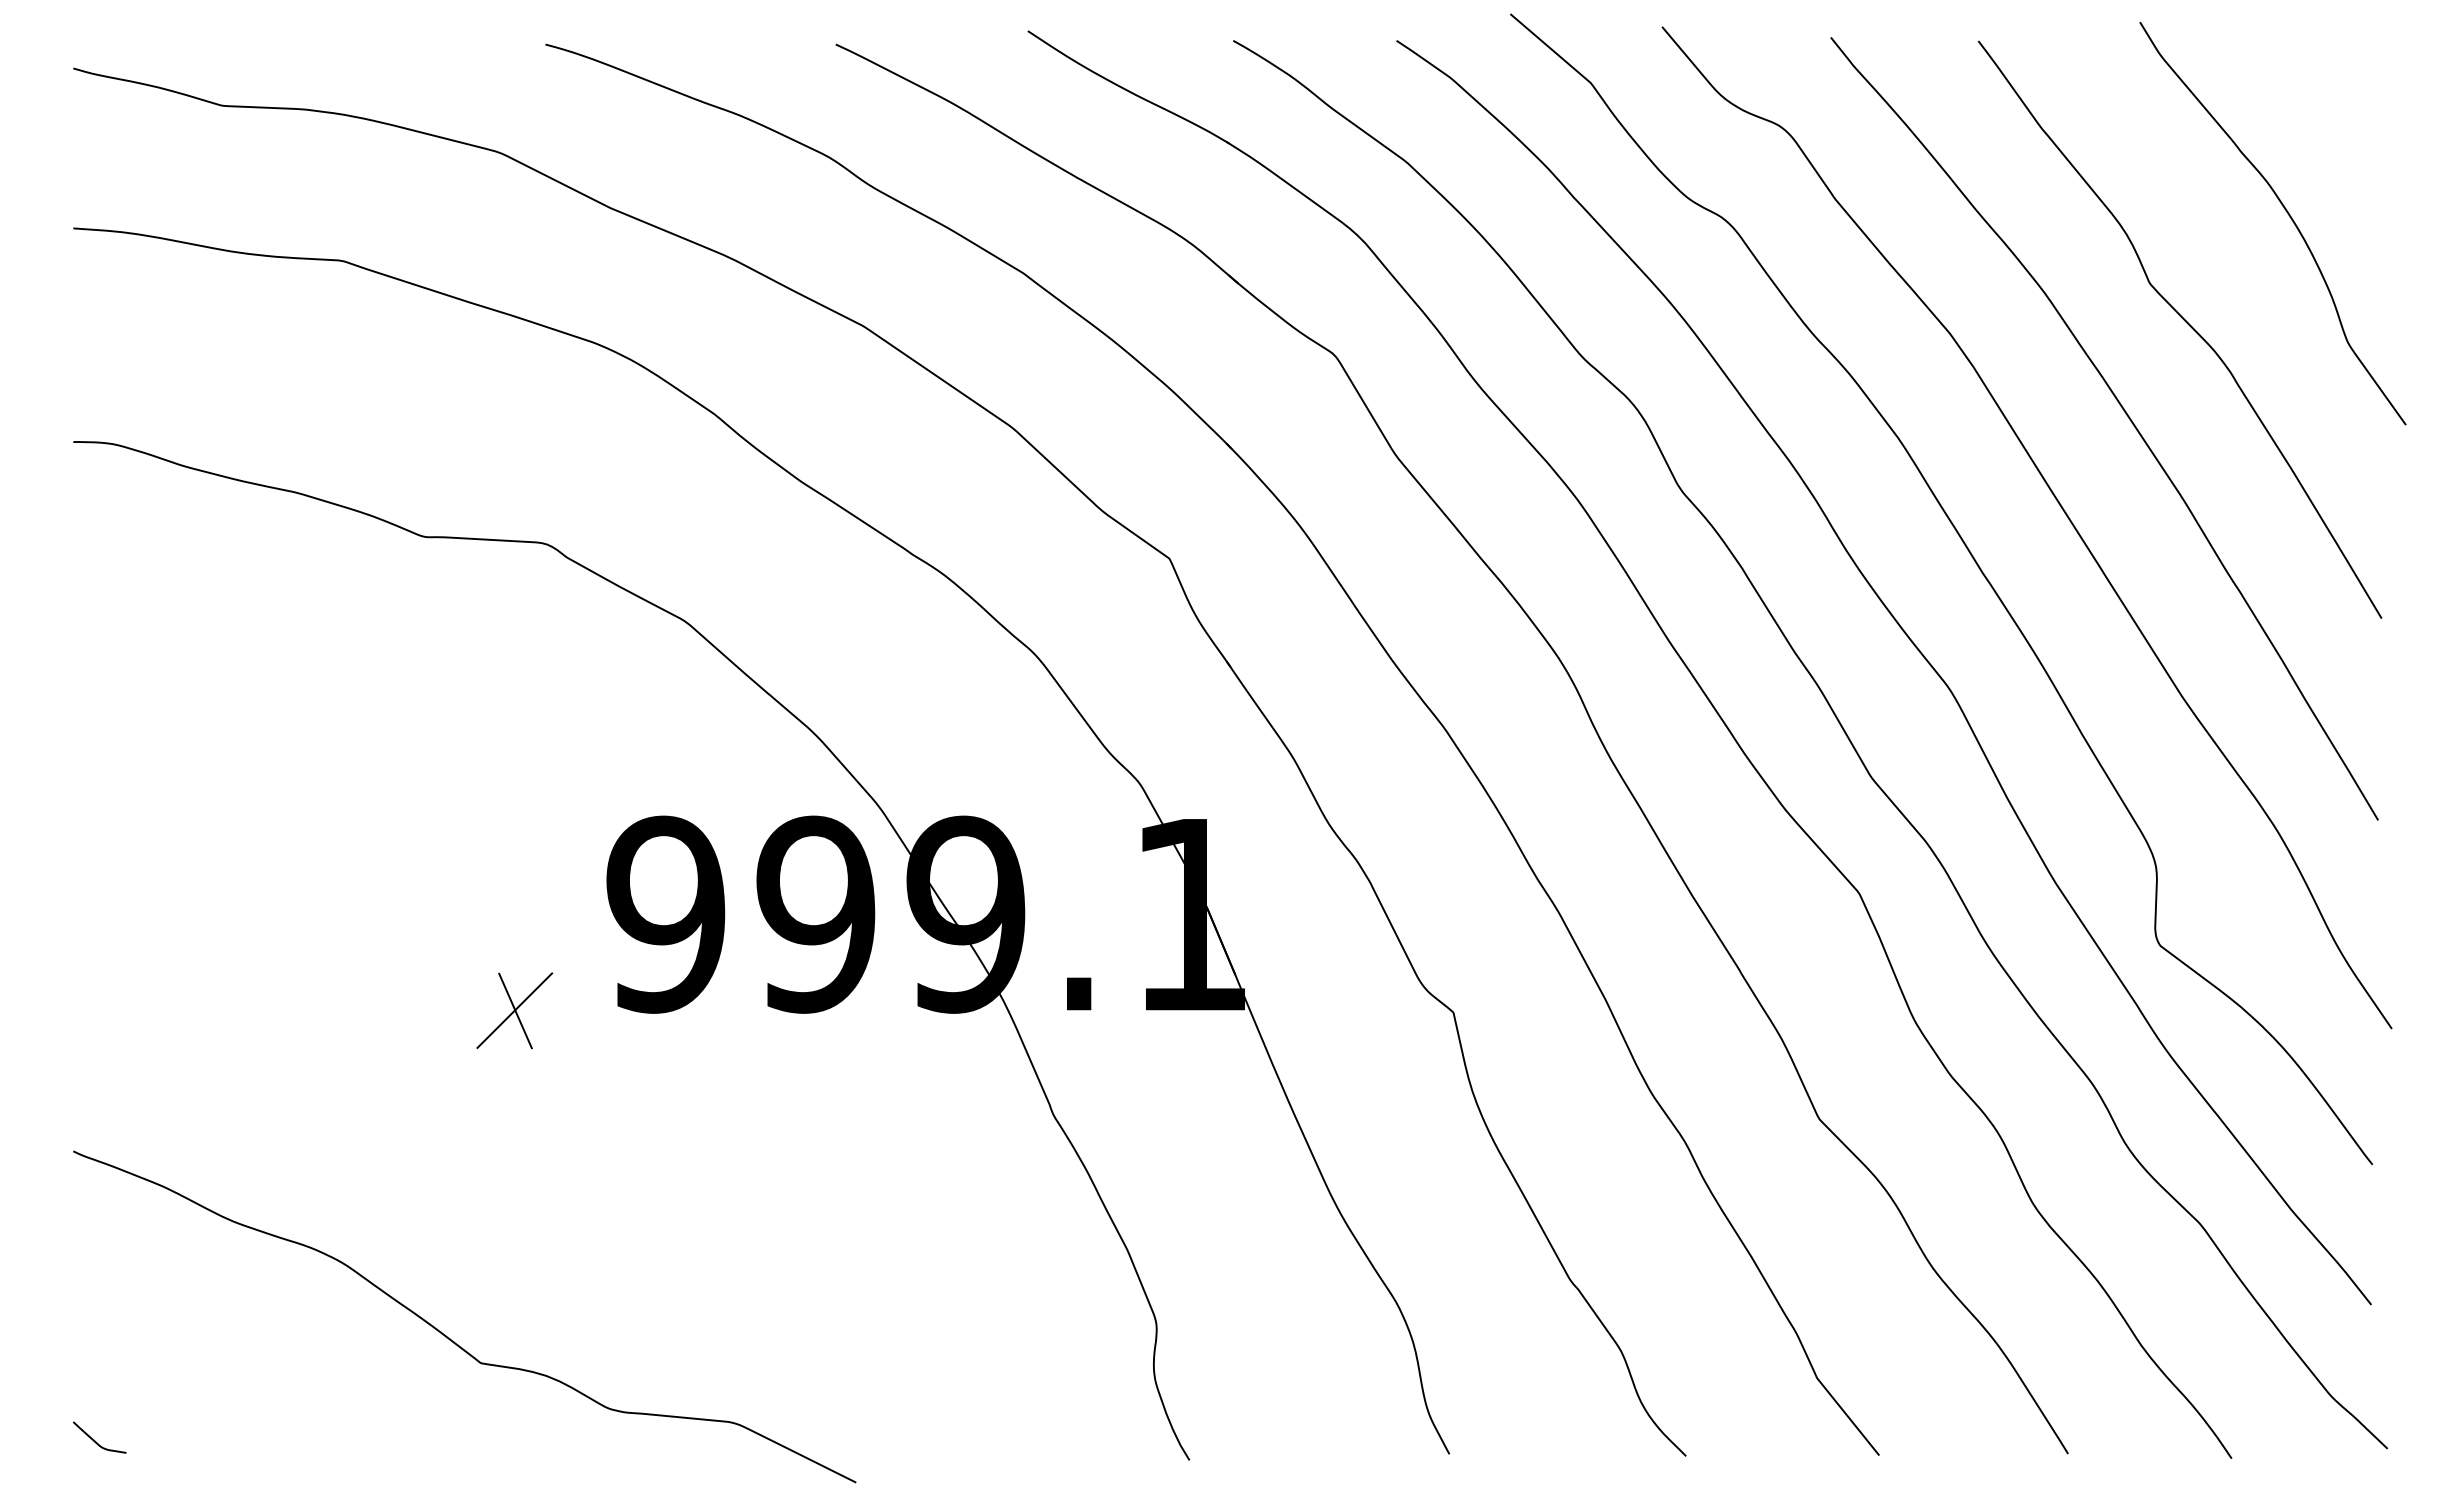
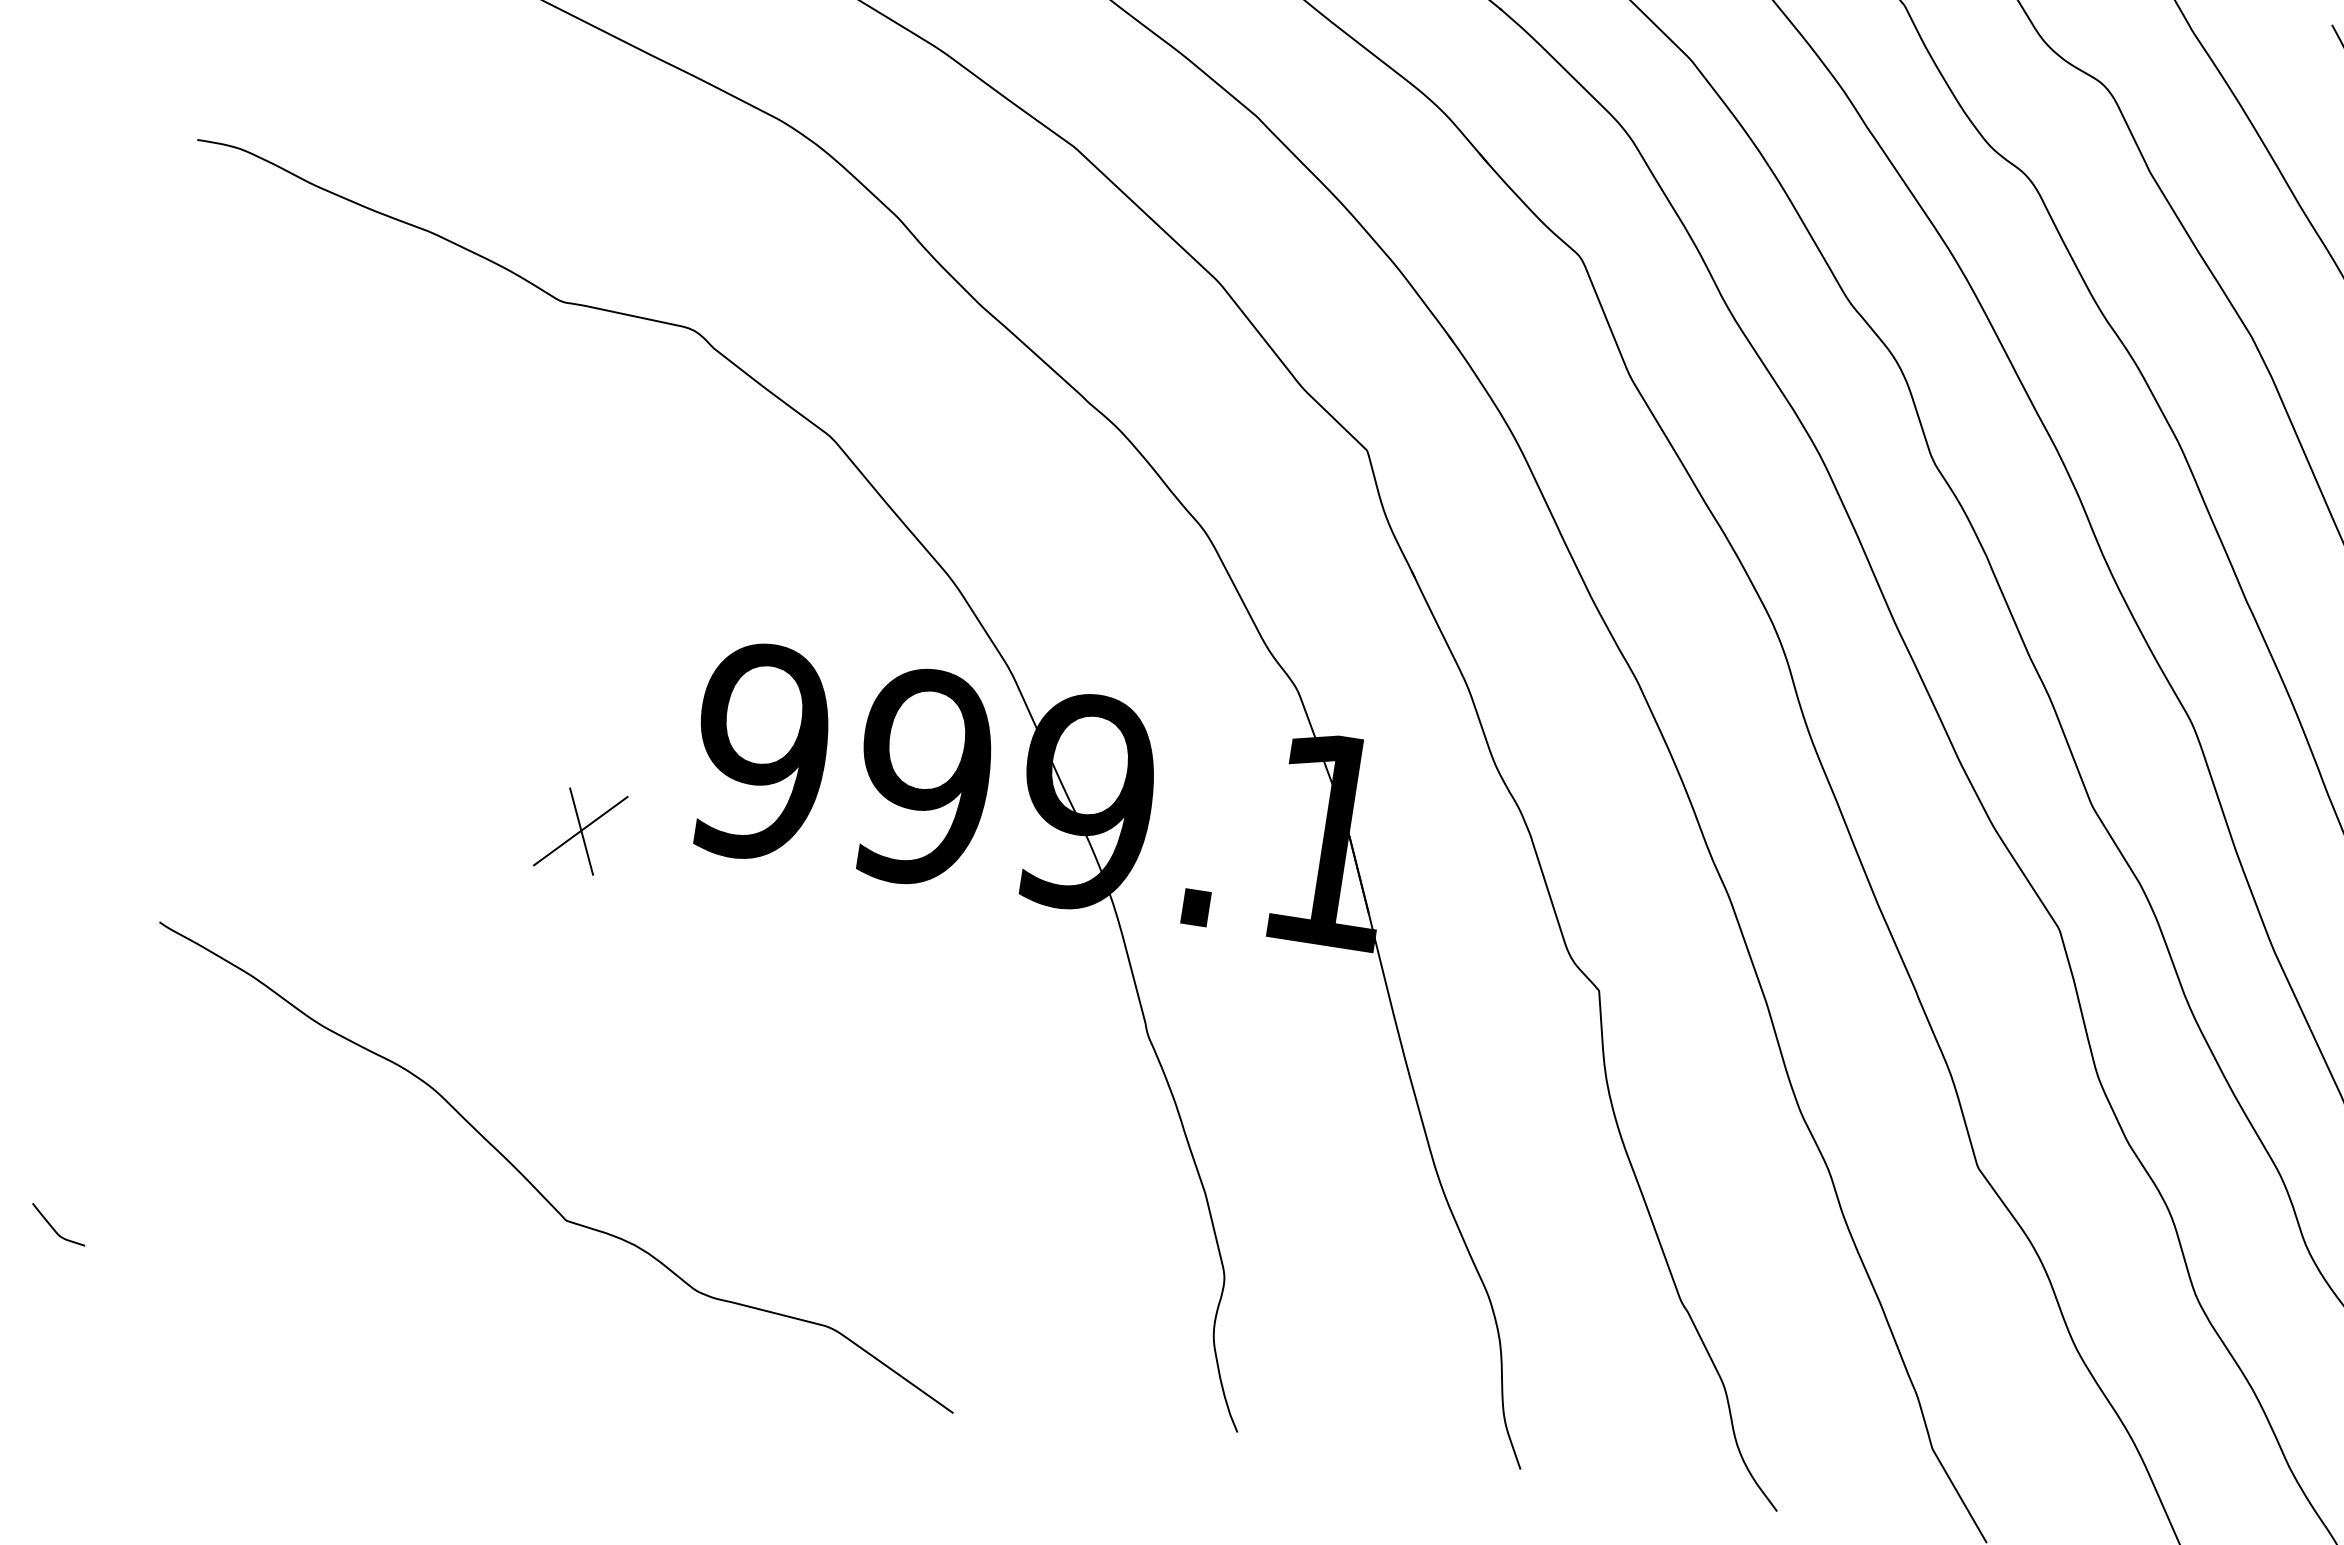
curve: (449, 1337) -> (536, 1187), moved

